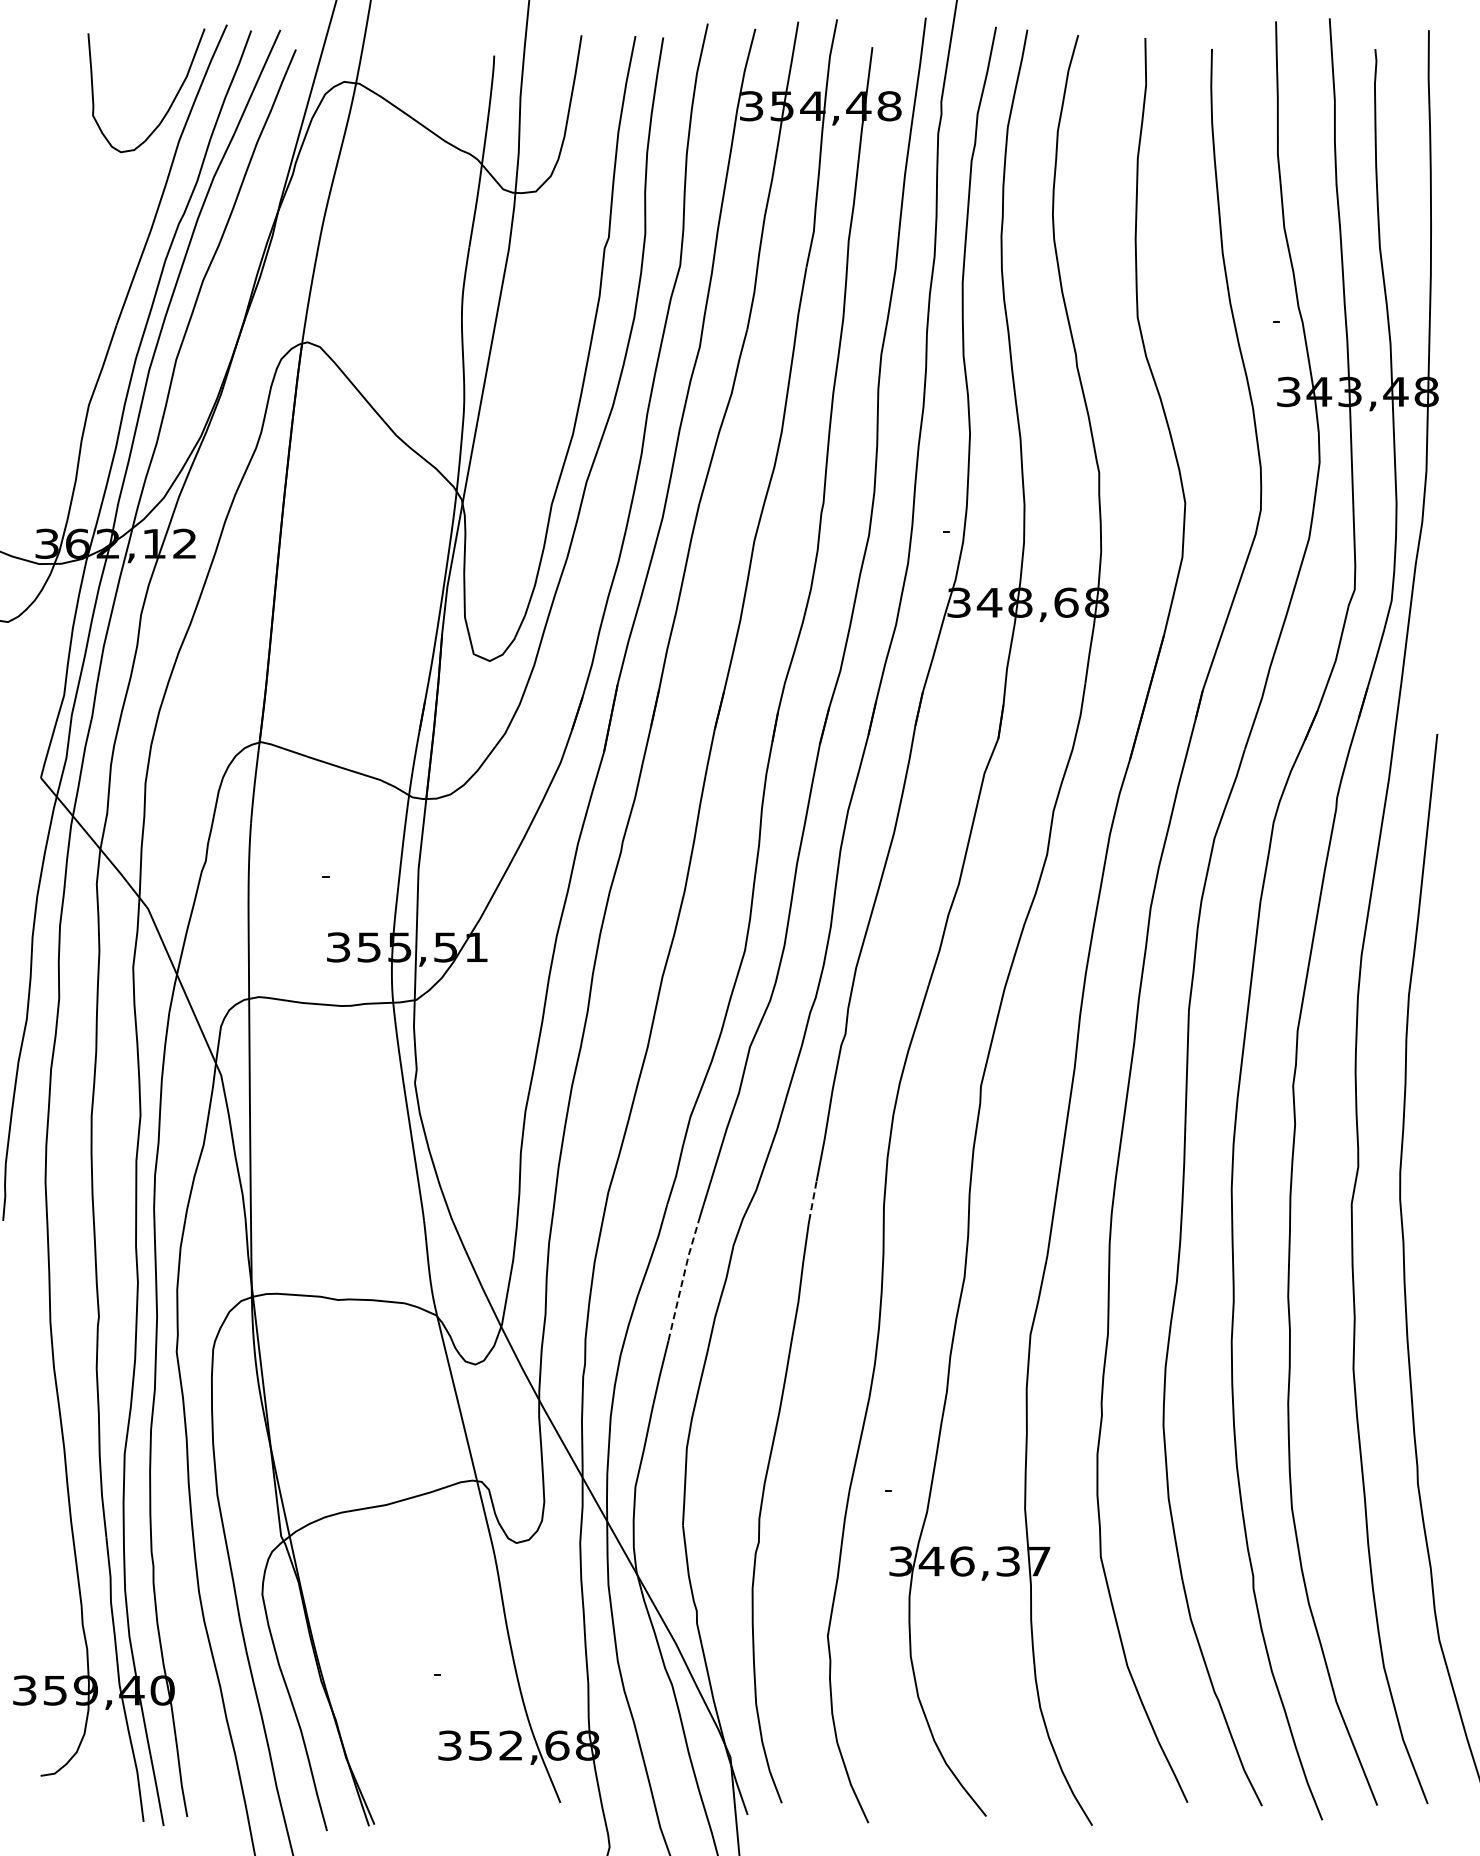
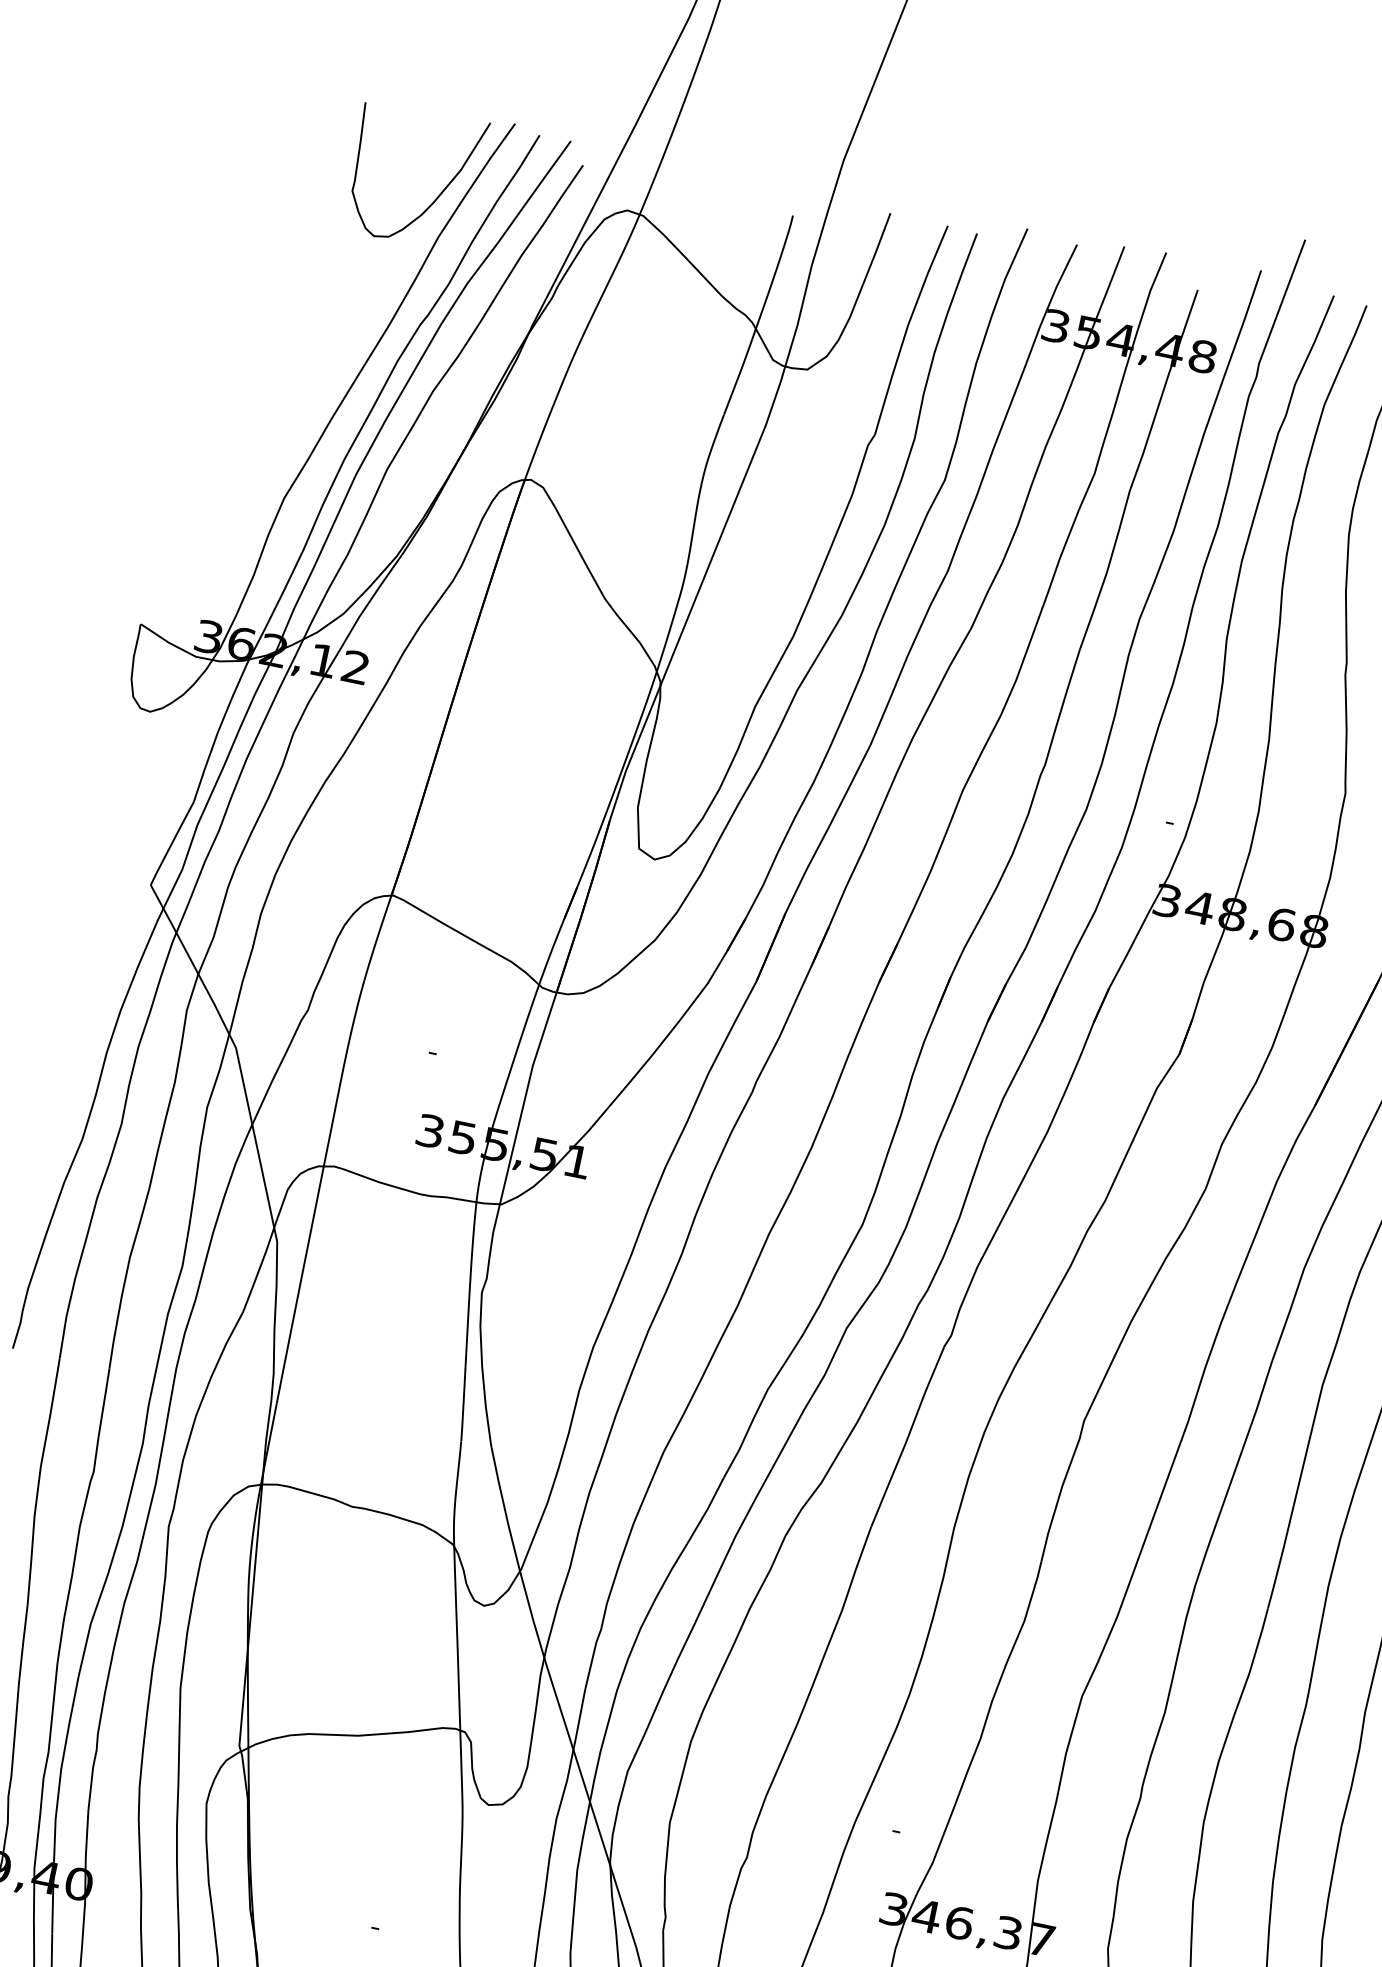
line: (812, 1200) -> (879, 1505), dashed -> solid
line: (682, 1280) -> (723, 1561), dashed -> solid

